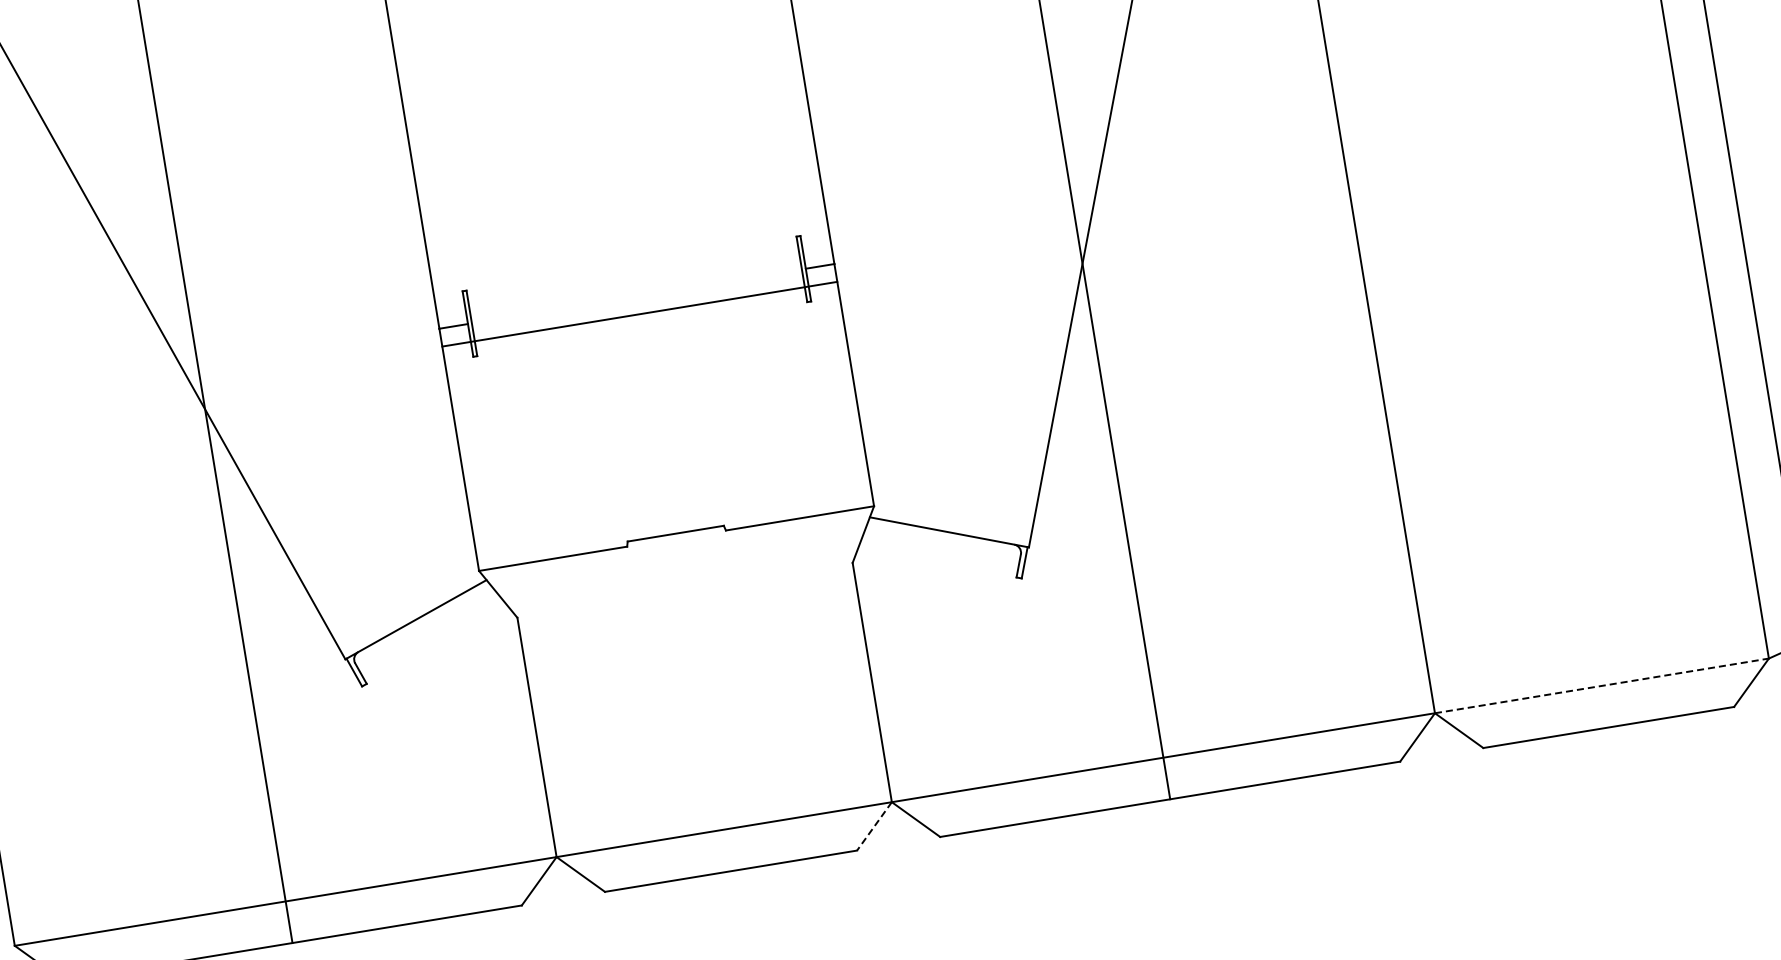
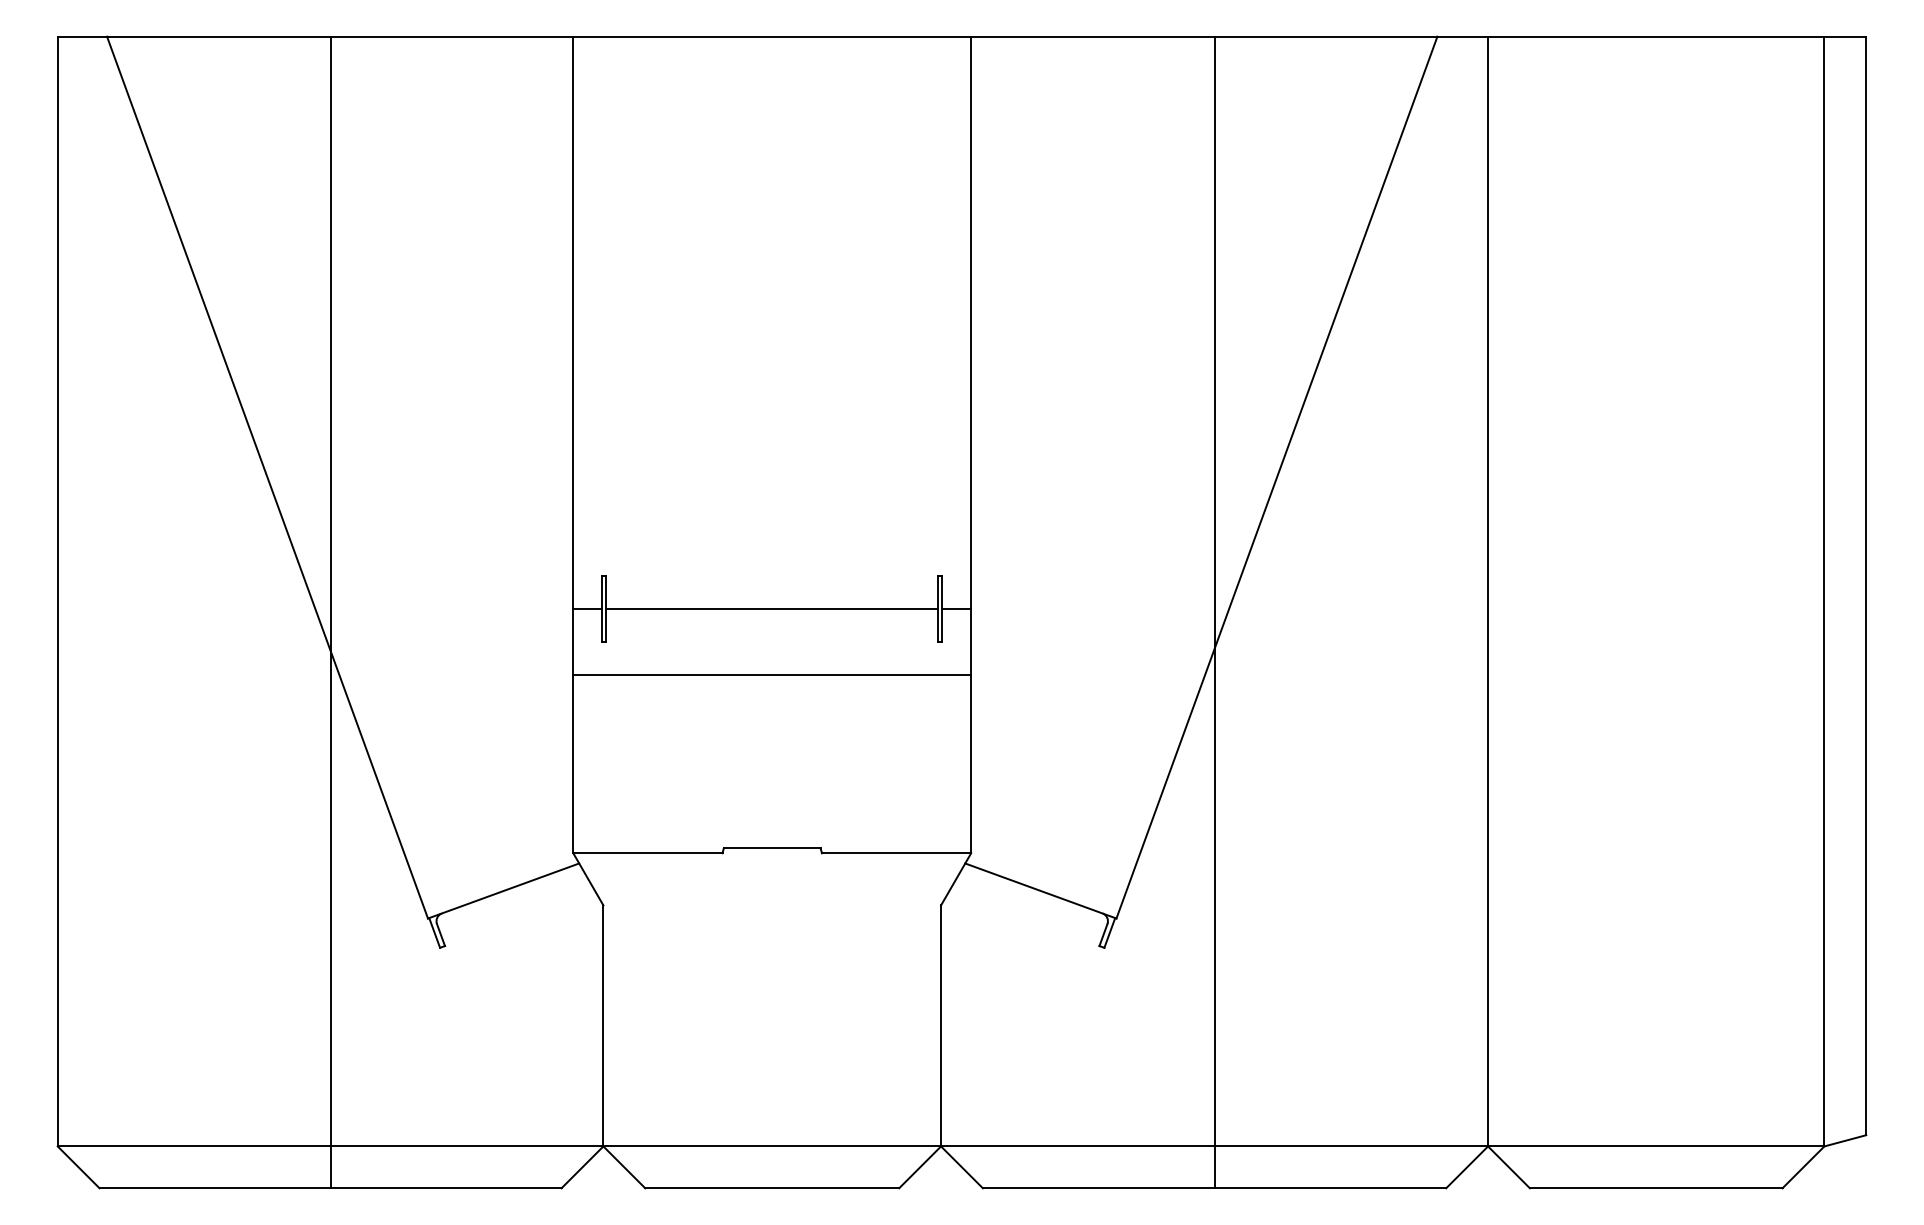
line: (637, 296) -> (772, 609), added
line: (640, 314) -> (772, 675), moved
line: (1602, 685) -> (1656, 1146), dashed -> solid
line: (874, 826) -> (920, 1167), dashed -> solid

